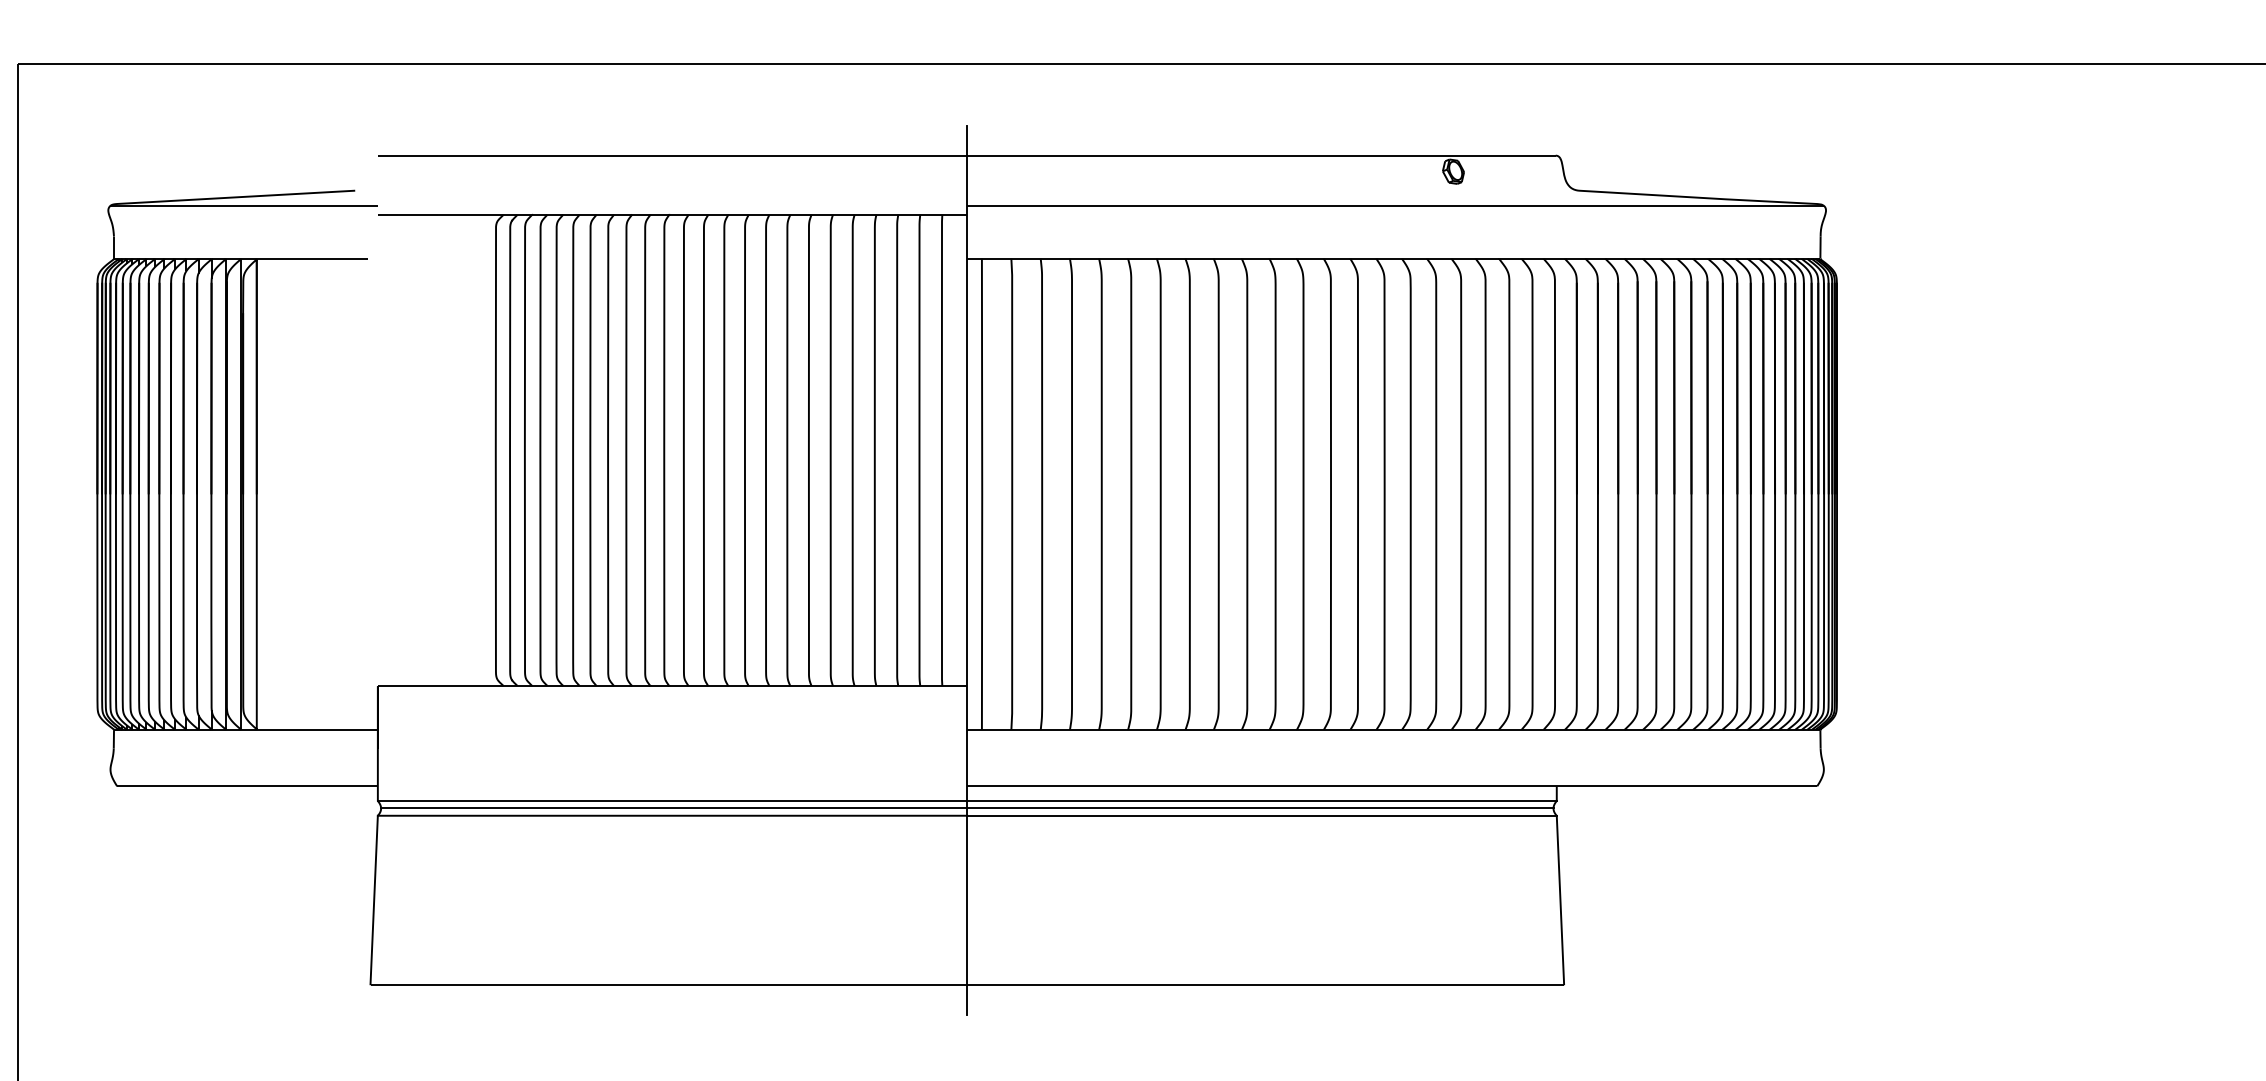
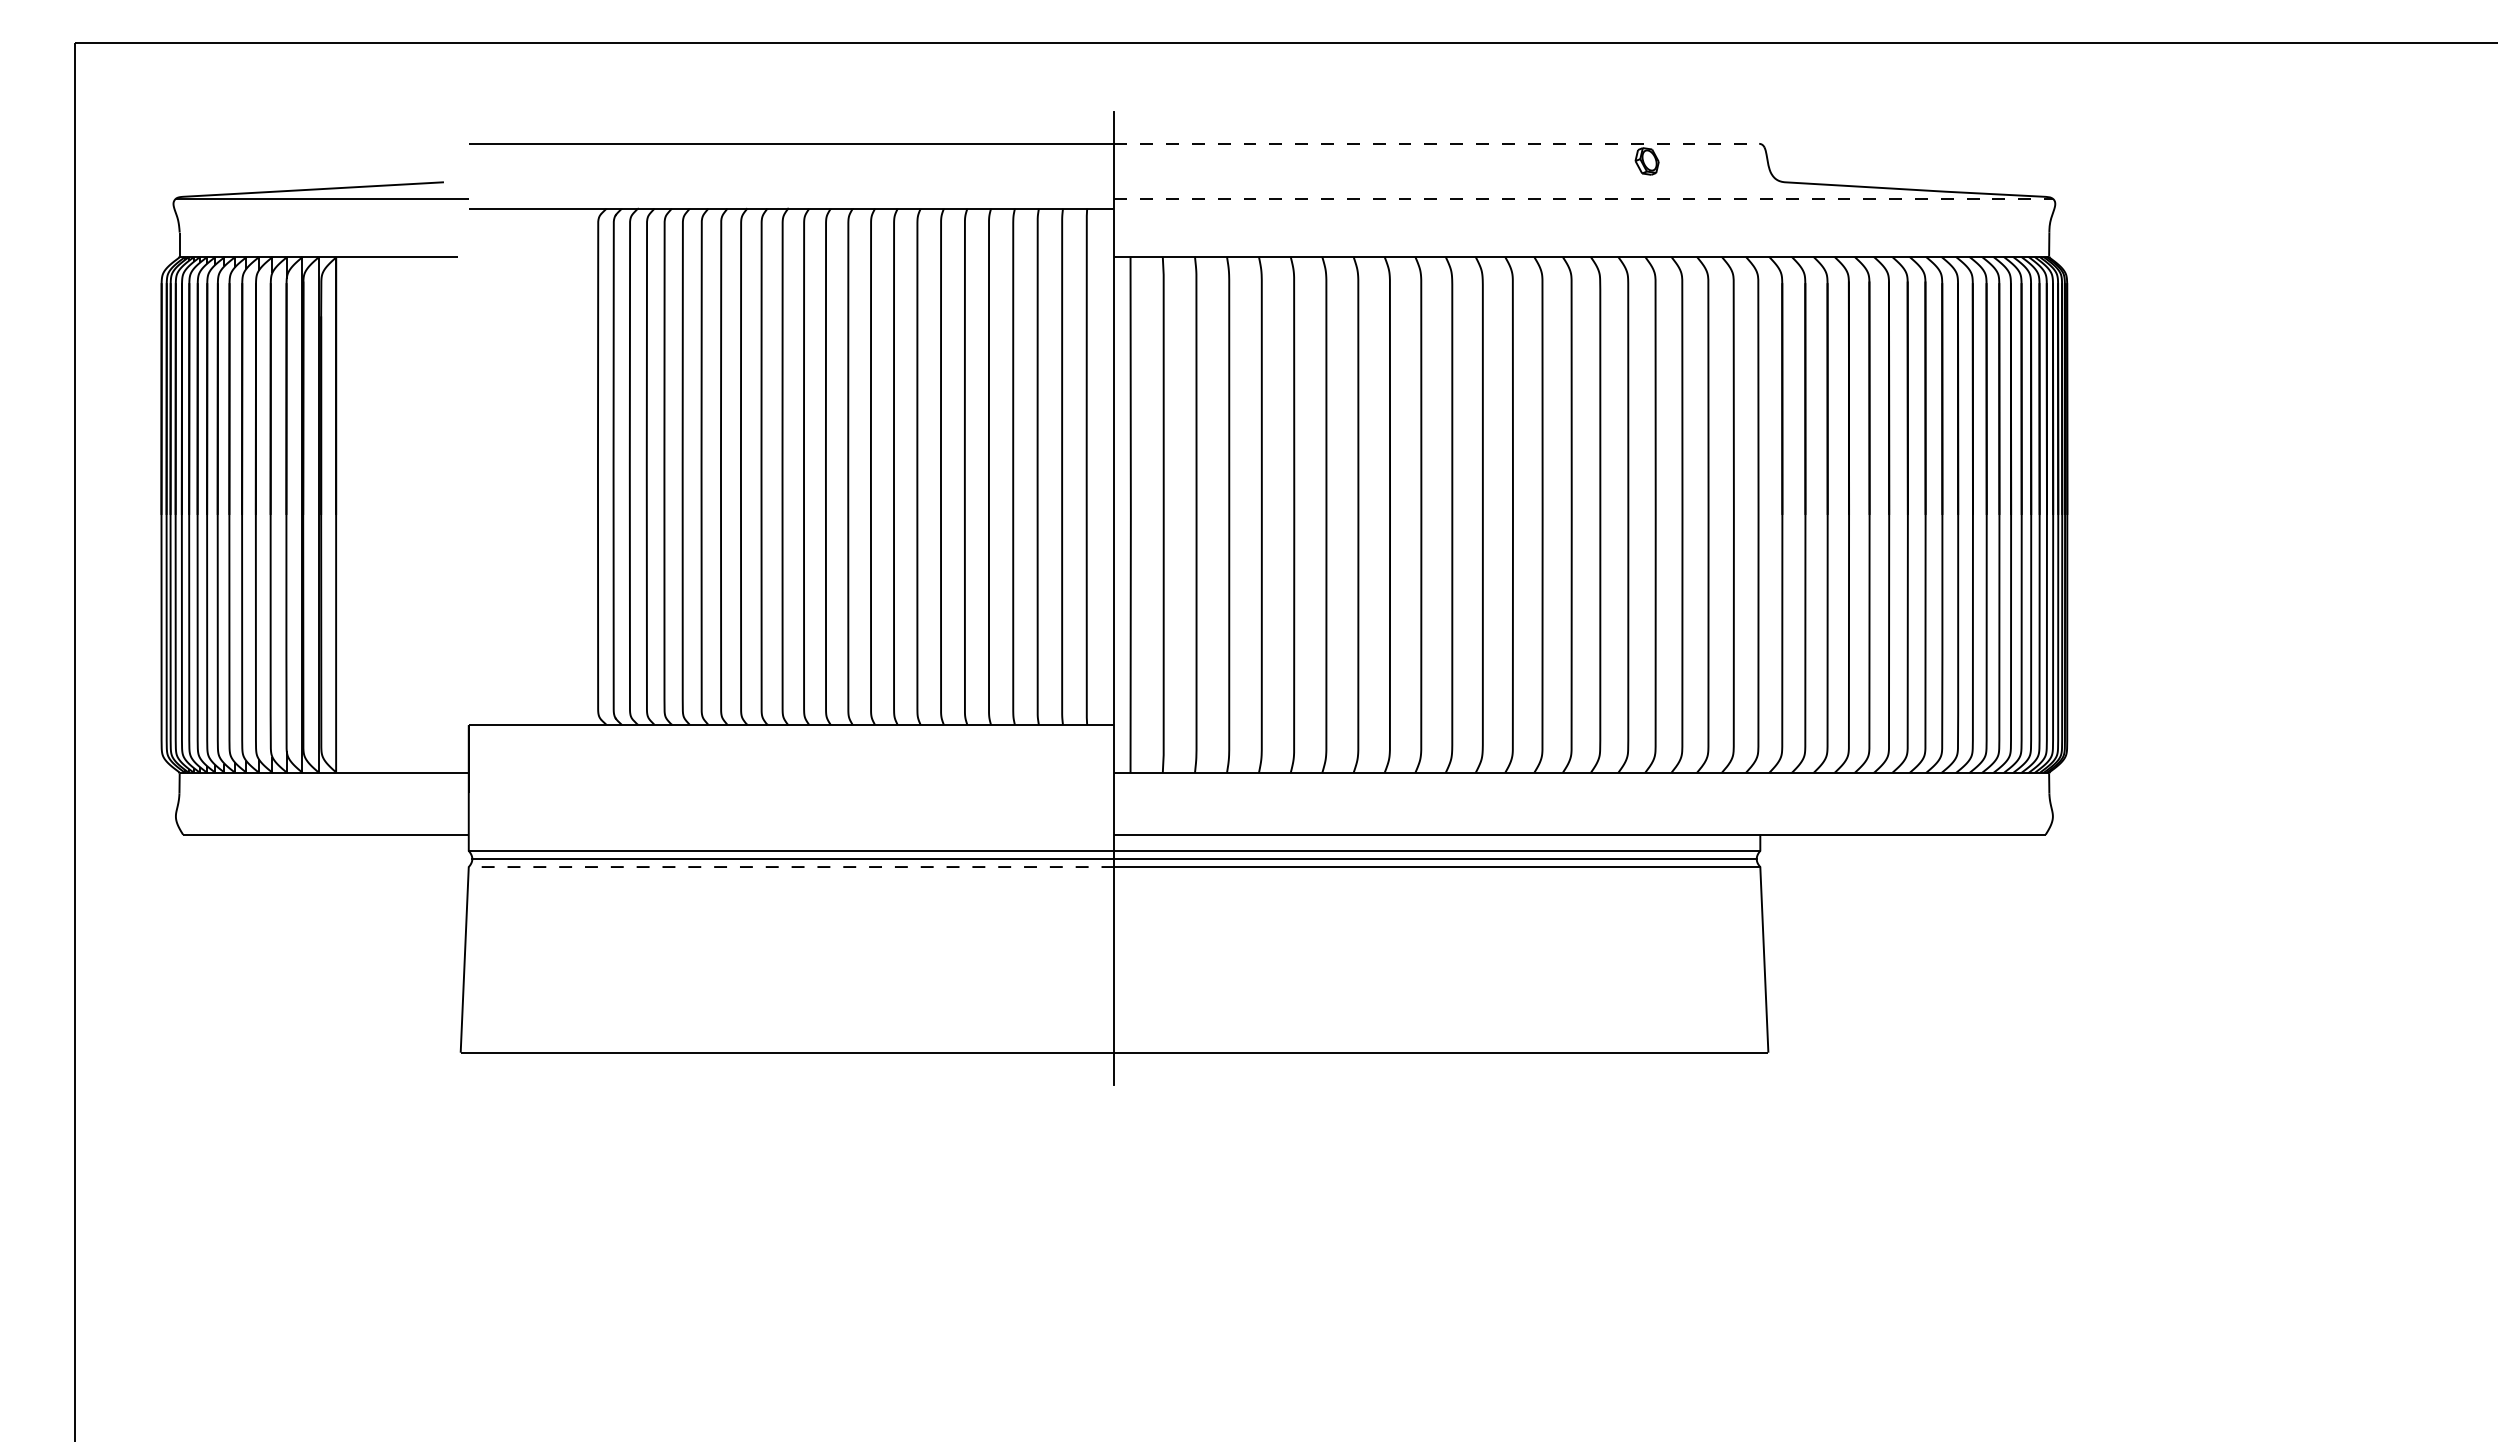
line: (1262, 155) -> (1437, 143), solid -> dashed
line: (1396, 205) -> (1584, 198), solid -> dashed
line: (672, 816) -> (791, 867), solid -> dashed

